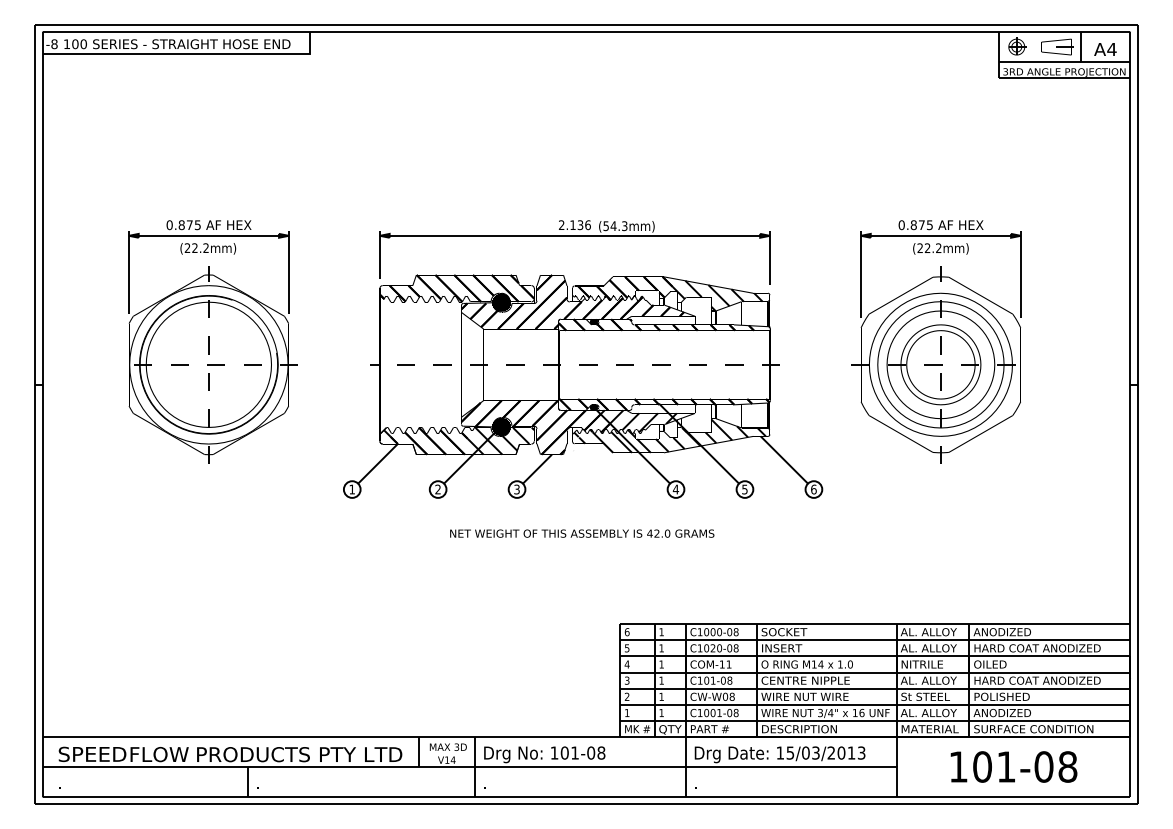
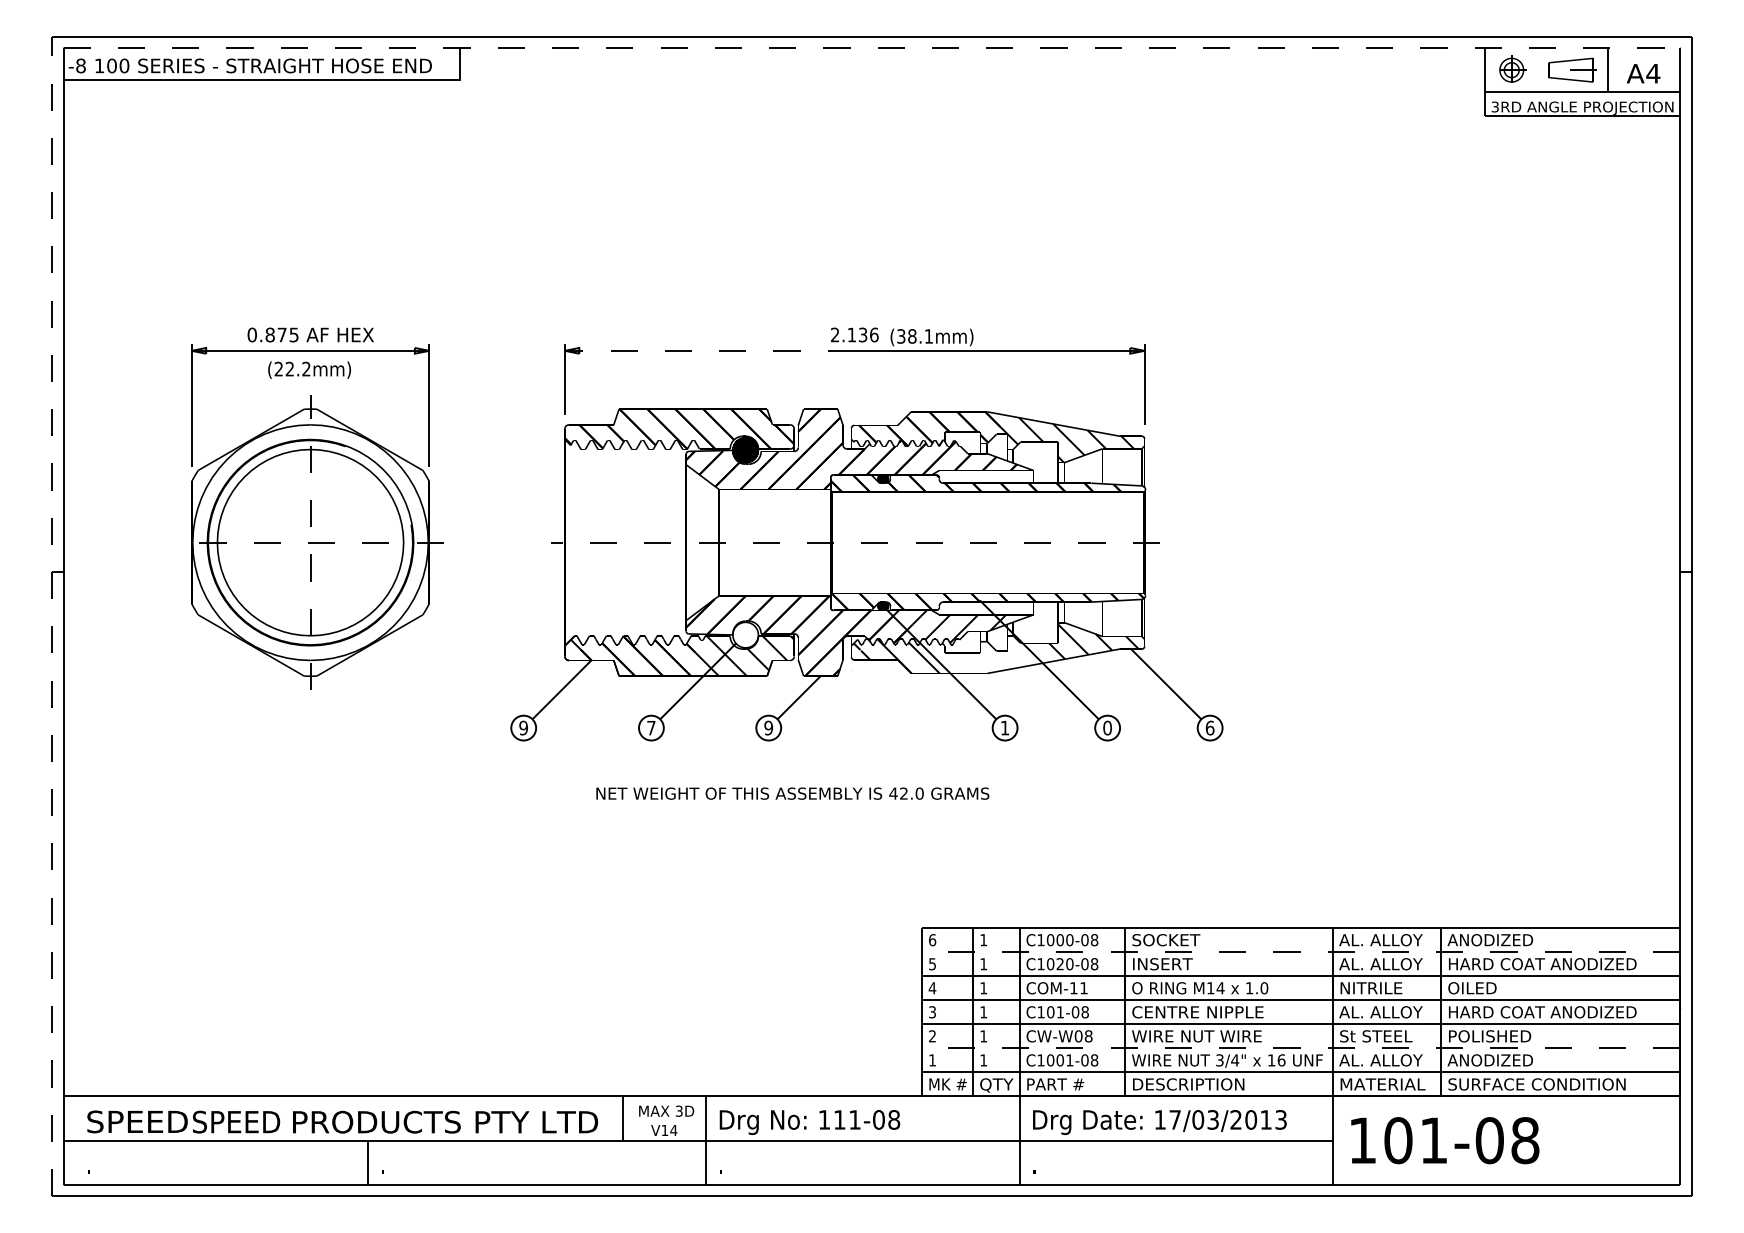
line: (586, 32) -> (872, 48), solid -> dashed
text: (615, 226) -> (915, 336), (54.3mm) -> (38.1mm)
line: (476, 235) -> (708, 350), solid -> dashed
part: (936, 341) -> (1392, 507), removed
line: (35, 414) -> (52, 616), solid -> dashed
hatch: (501, 426) -> (745, 634), removed
hatch: (663, 440) -> (986, 655), removed
text: (352, 489) -> (524, 728), 1 -> 9
text: (437, 489) -> (650, 728), 2 -> 7
text: (516, 489) -> (767, 728), 3 -> 9
text: (675, 489) -> (1004, 728), 4 -> 1
text: (744, 489) -> (1106, 728), 5 -> 0
text: (582, 533) -> (793, 793), moved
line: (874, 640) -> (1300, 952), solid -> dashed
line: (874, 704) -> (1300, 1047), solid -> dashed
text: (564, 752) -> (839, 1119), 101-08 -> 111-08
text: (790, 752) -> (1175, 1119), 15/03/2013 -> 17/03/2013
text: (158, 754) -> (235, 1122), FLOW -> SPEED
text: (1013, 766) -> (1444, 1139), moved

